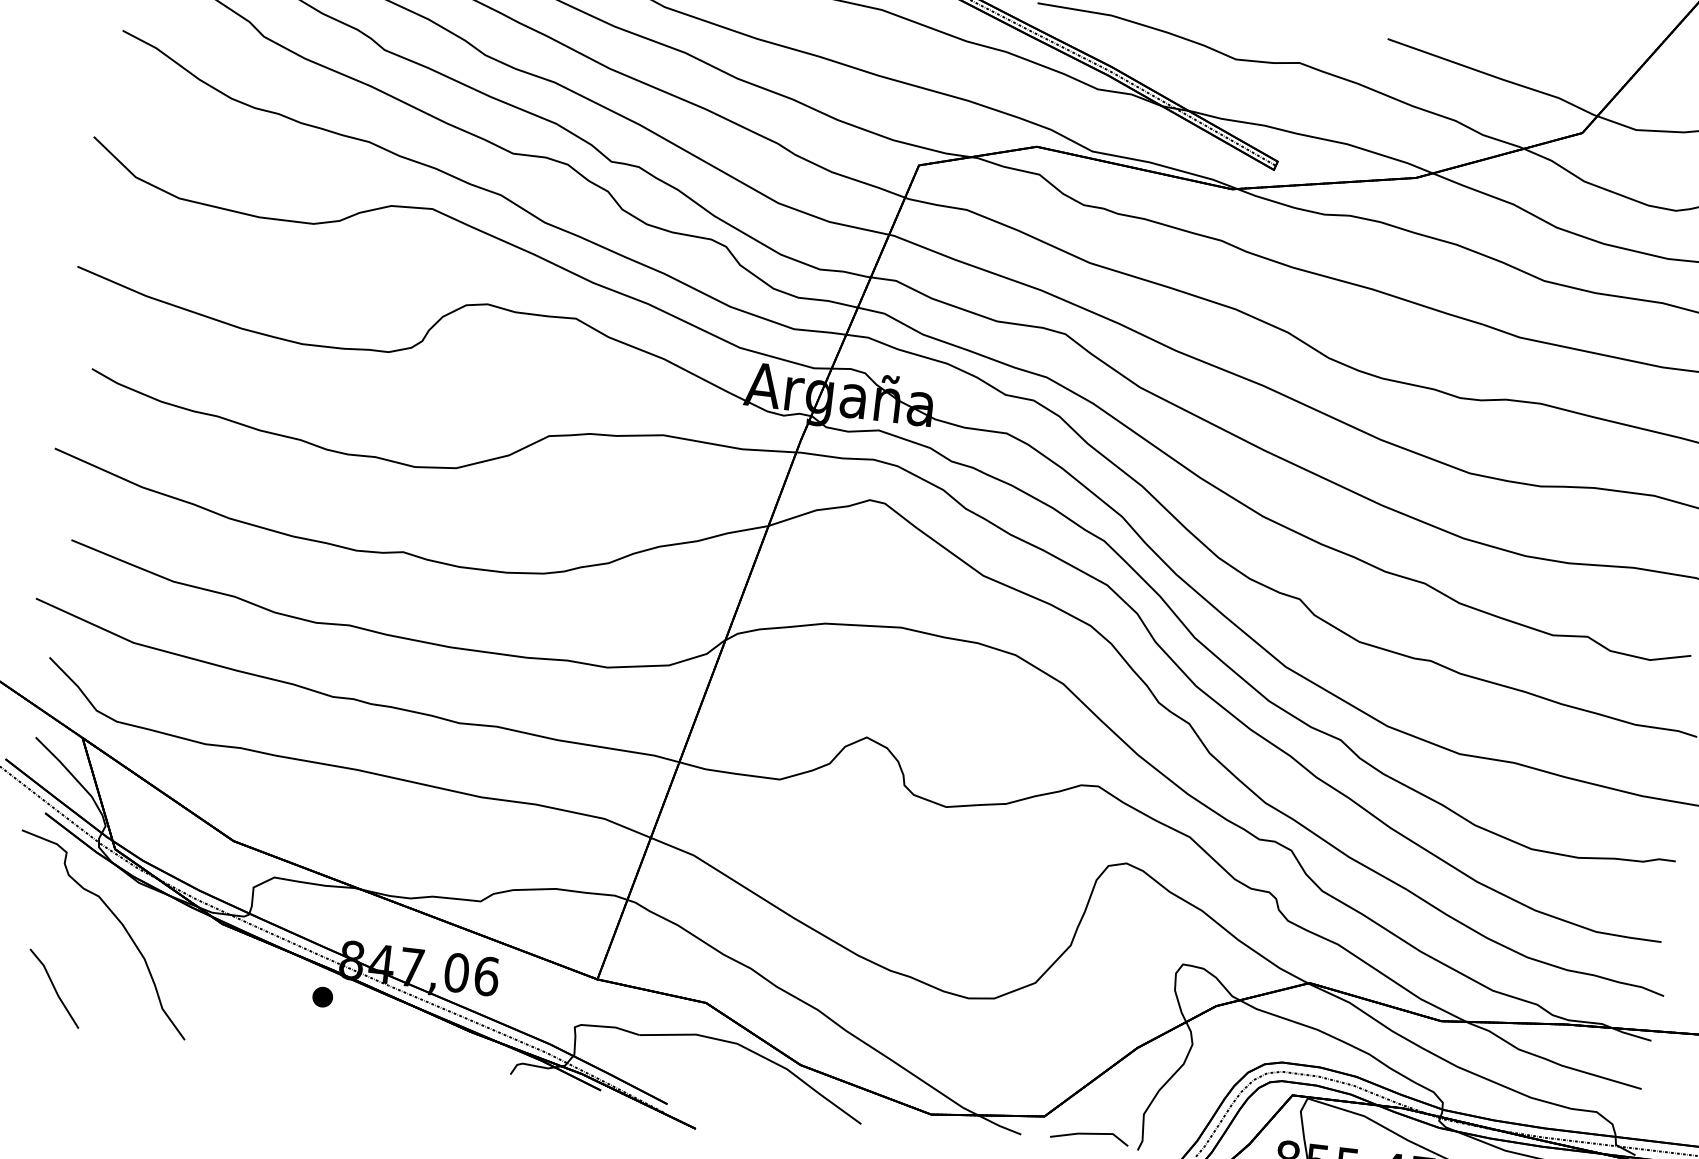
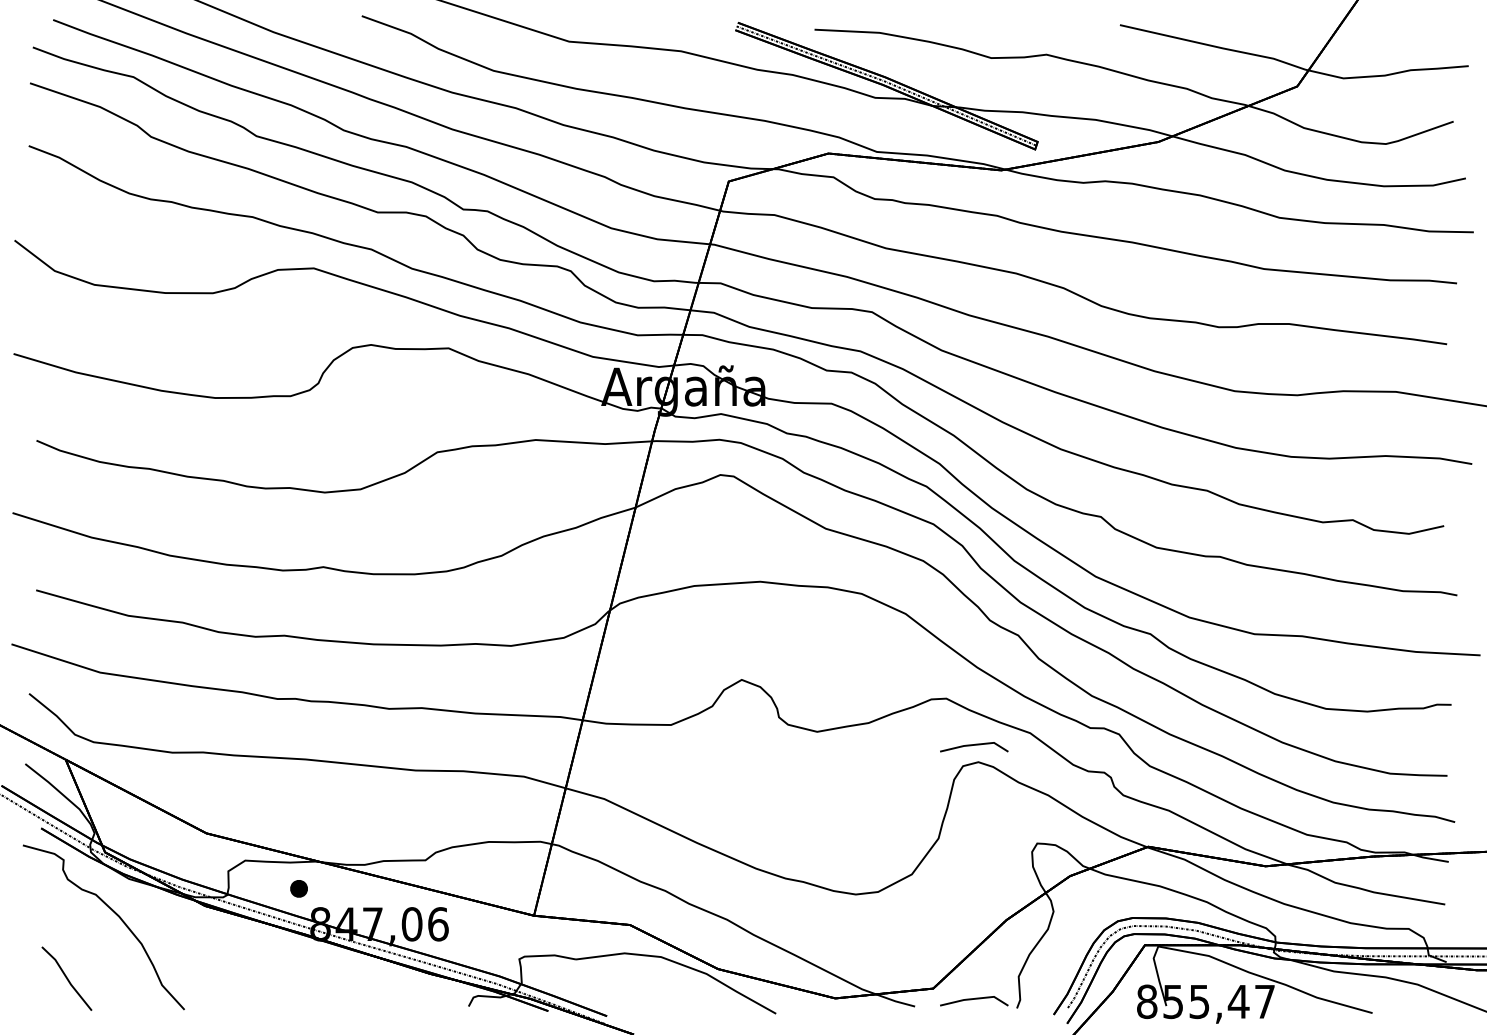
line: (1124, 843) -> (974, 745), added
part: (322, 996) -> (298, 888), moved

